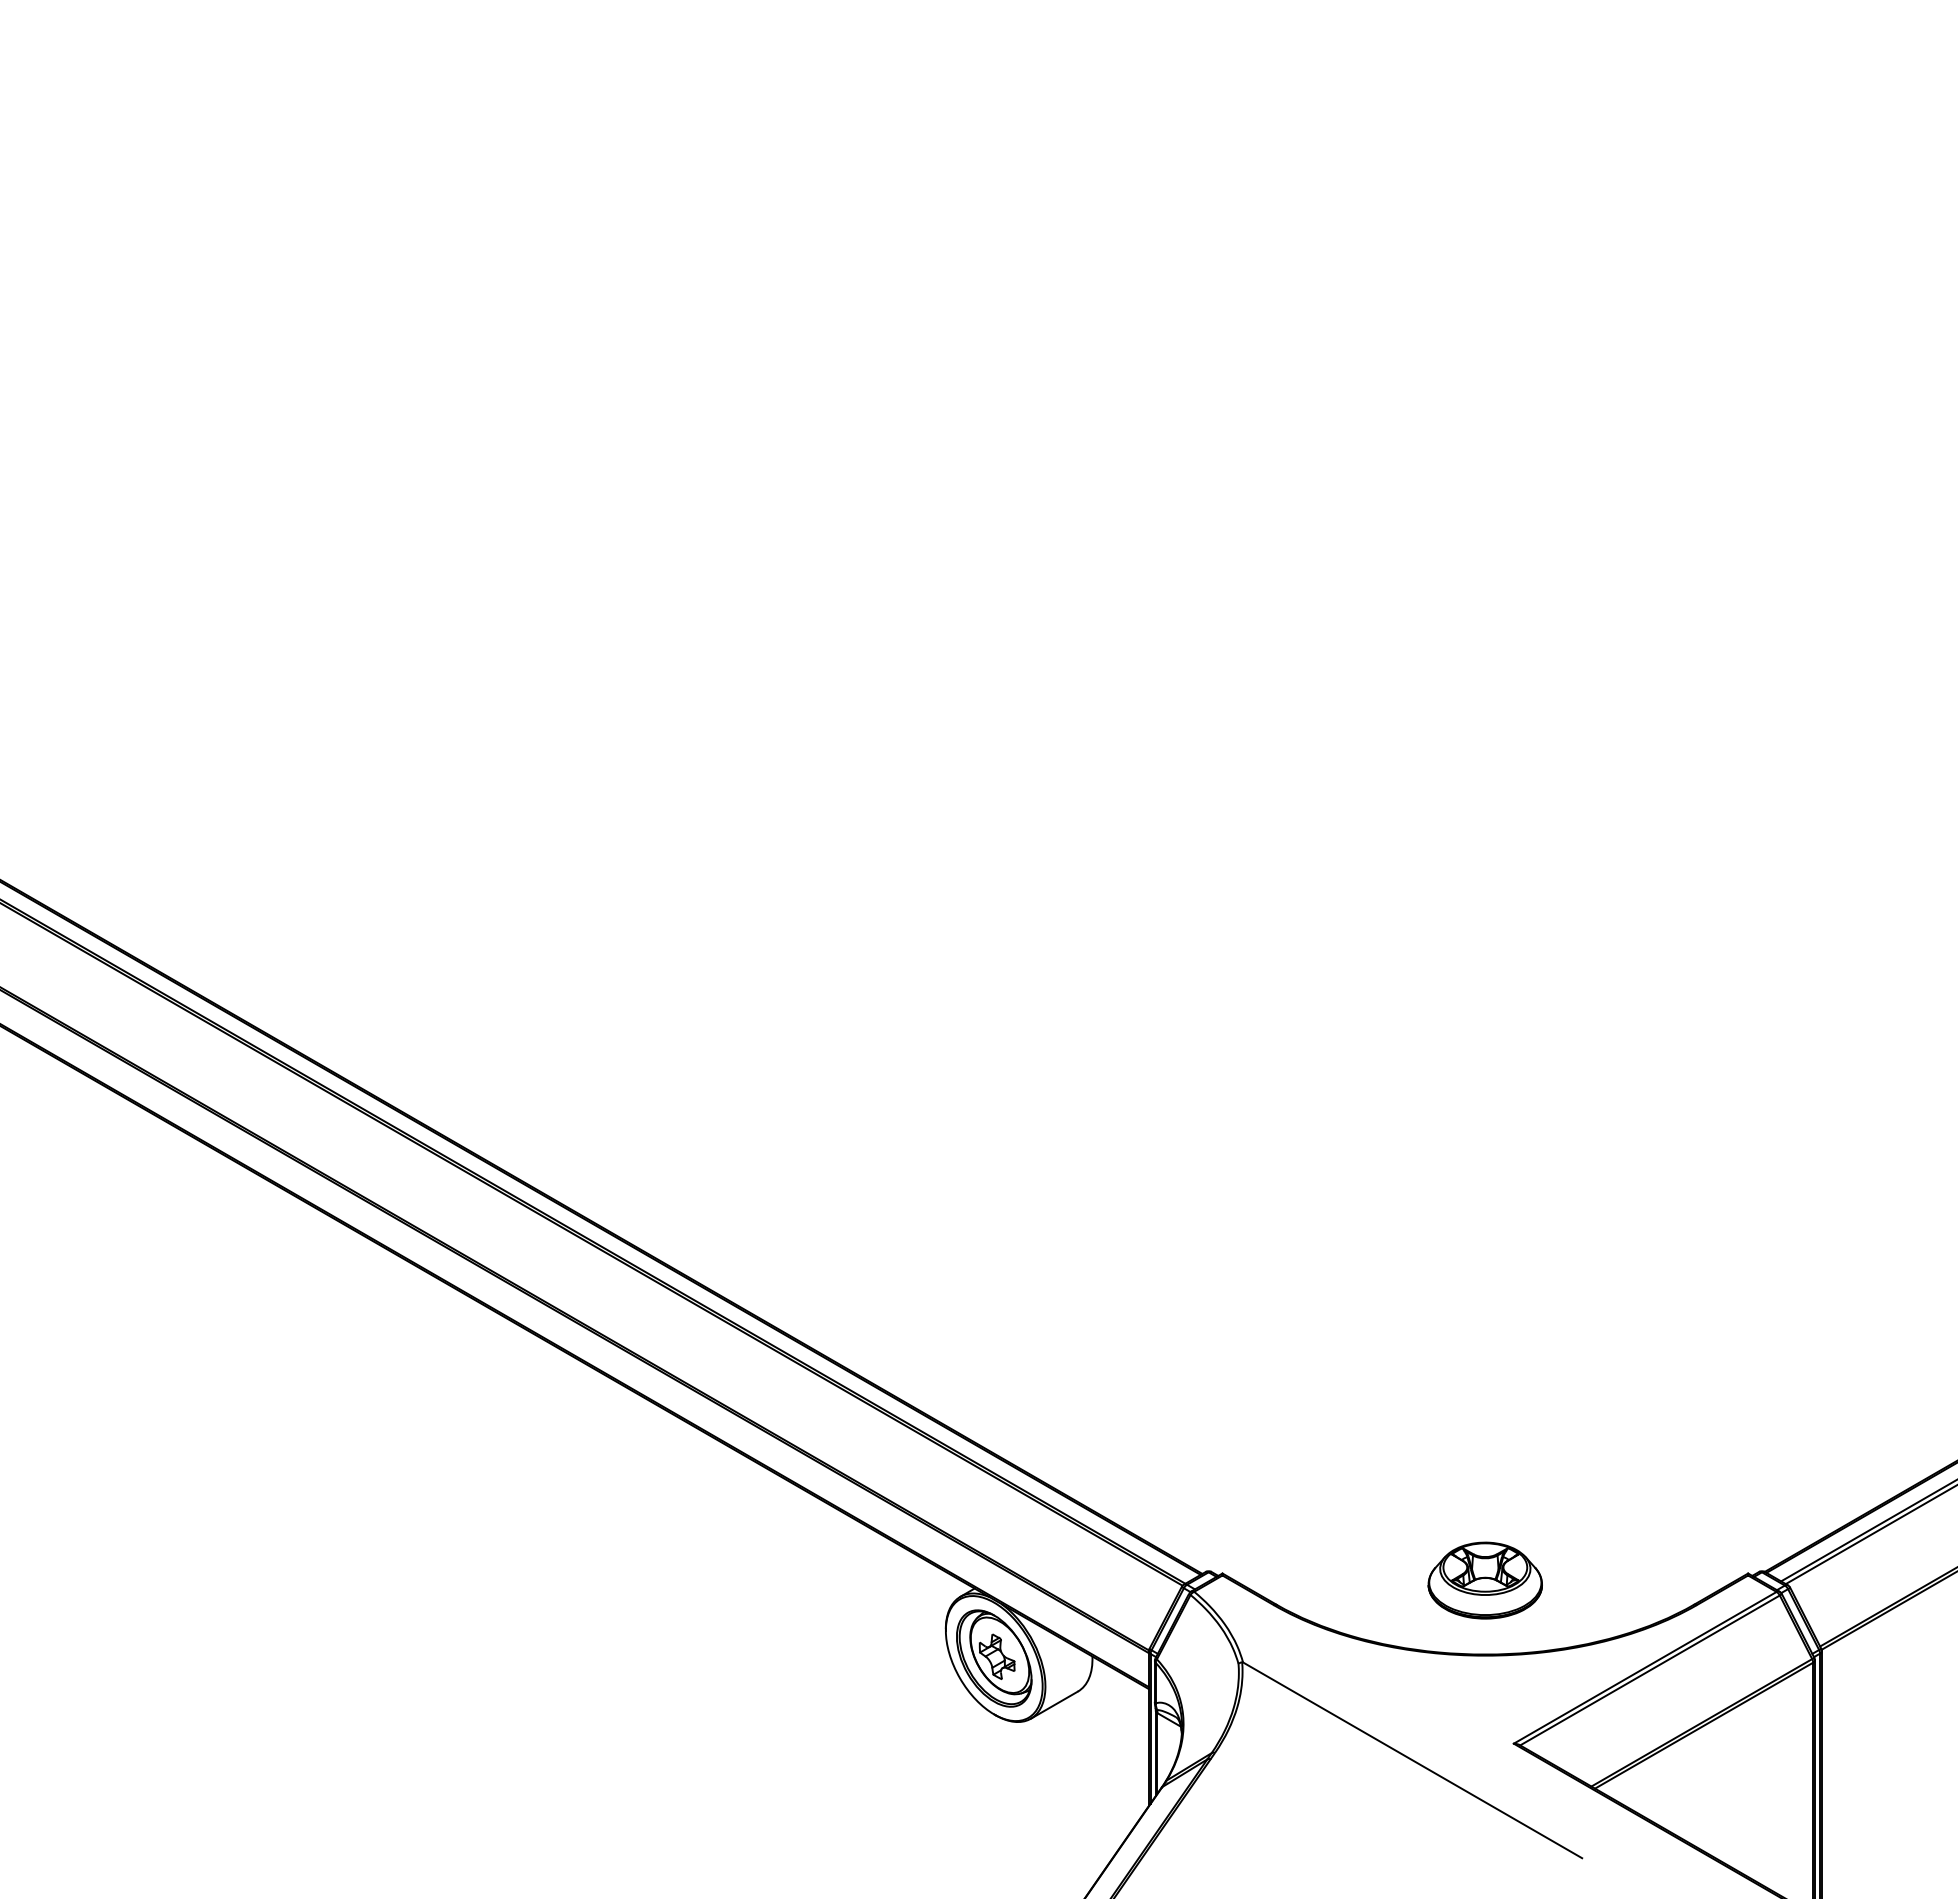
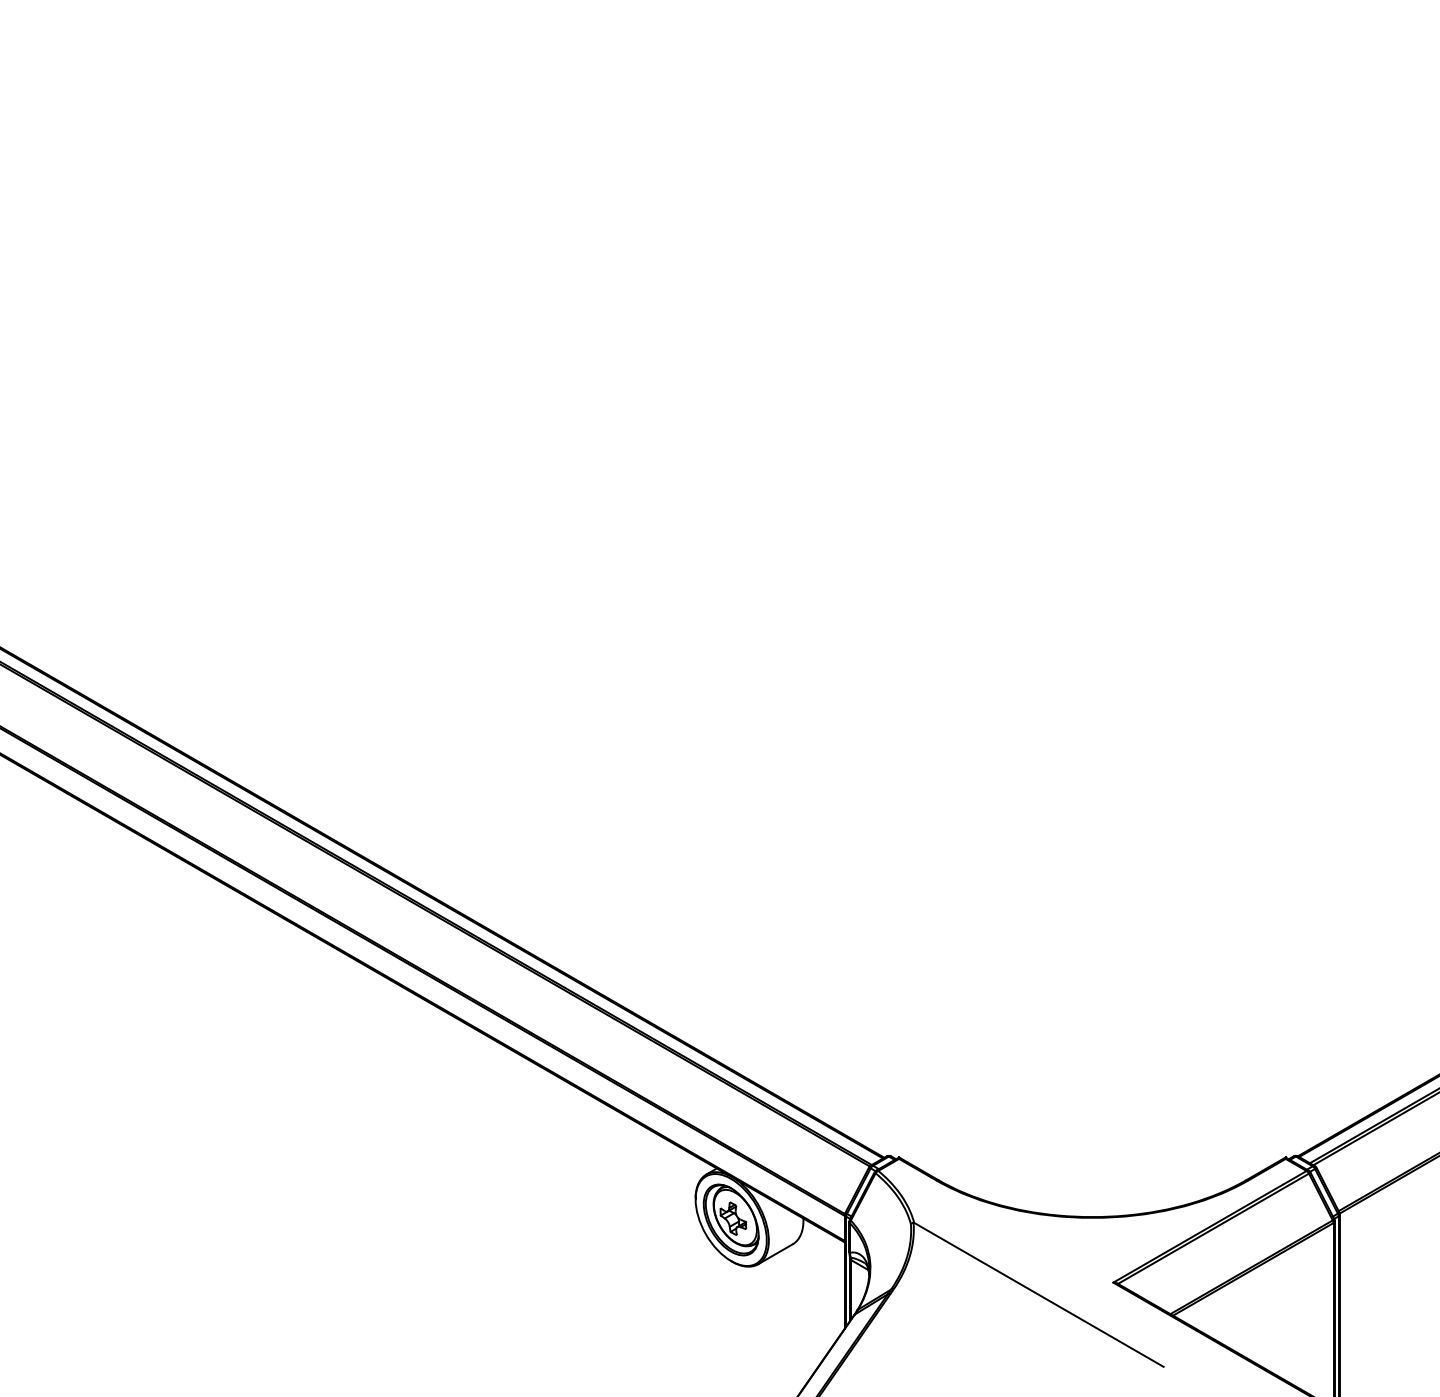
part: (1484, 1580) -> (1091, 1162), removed

